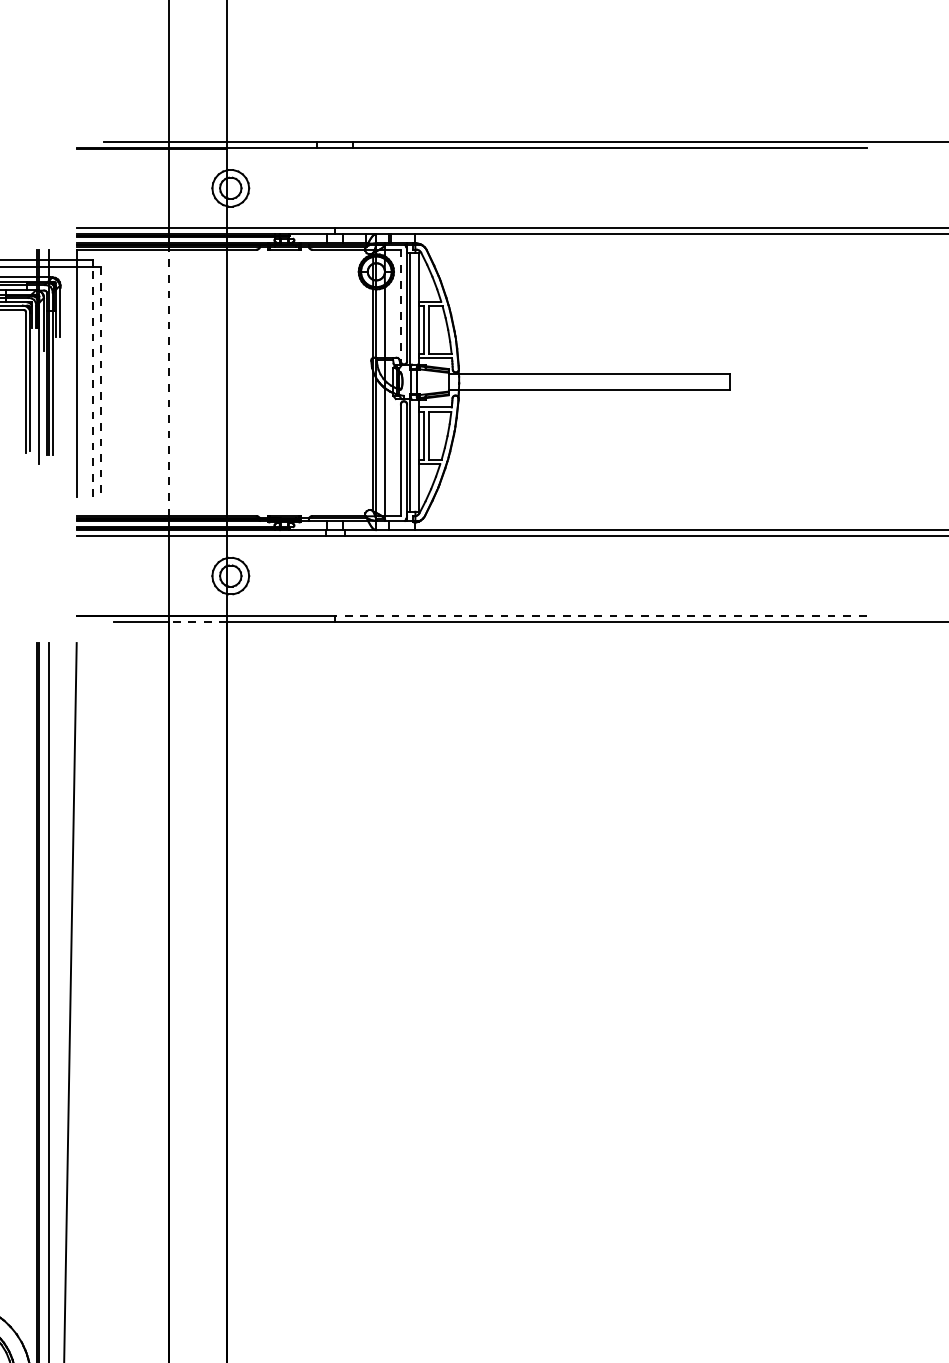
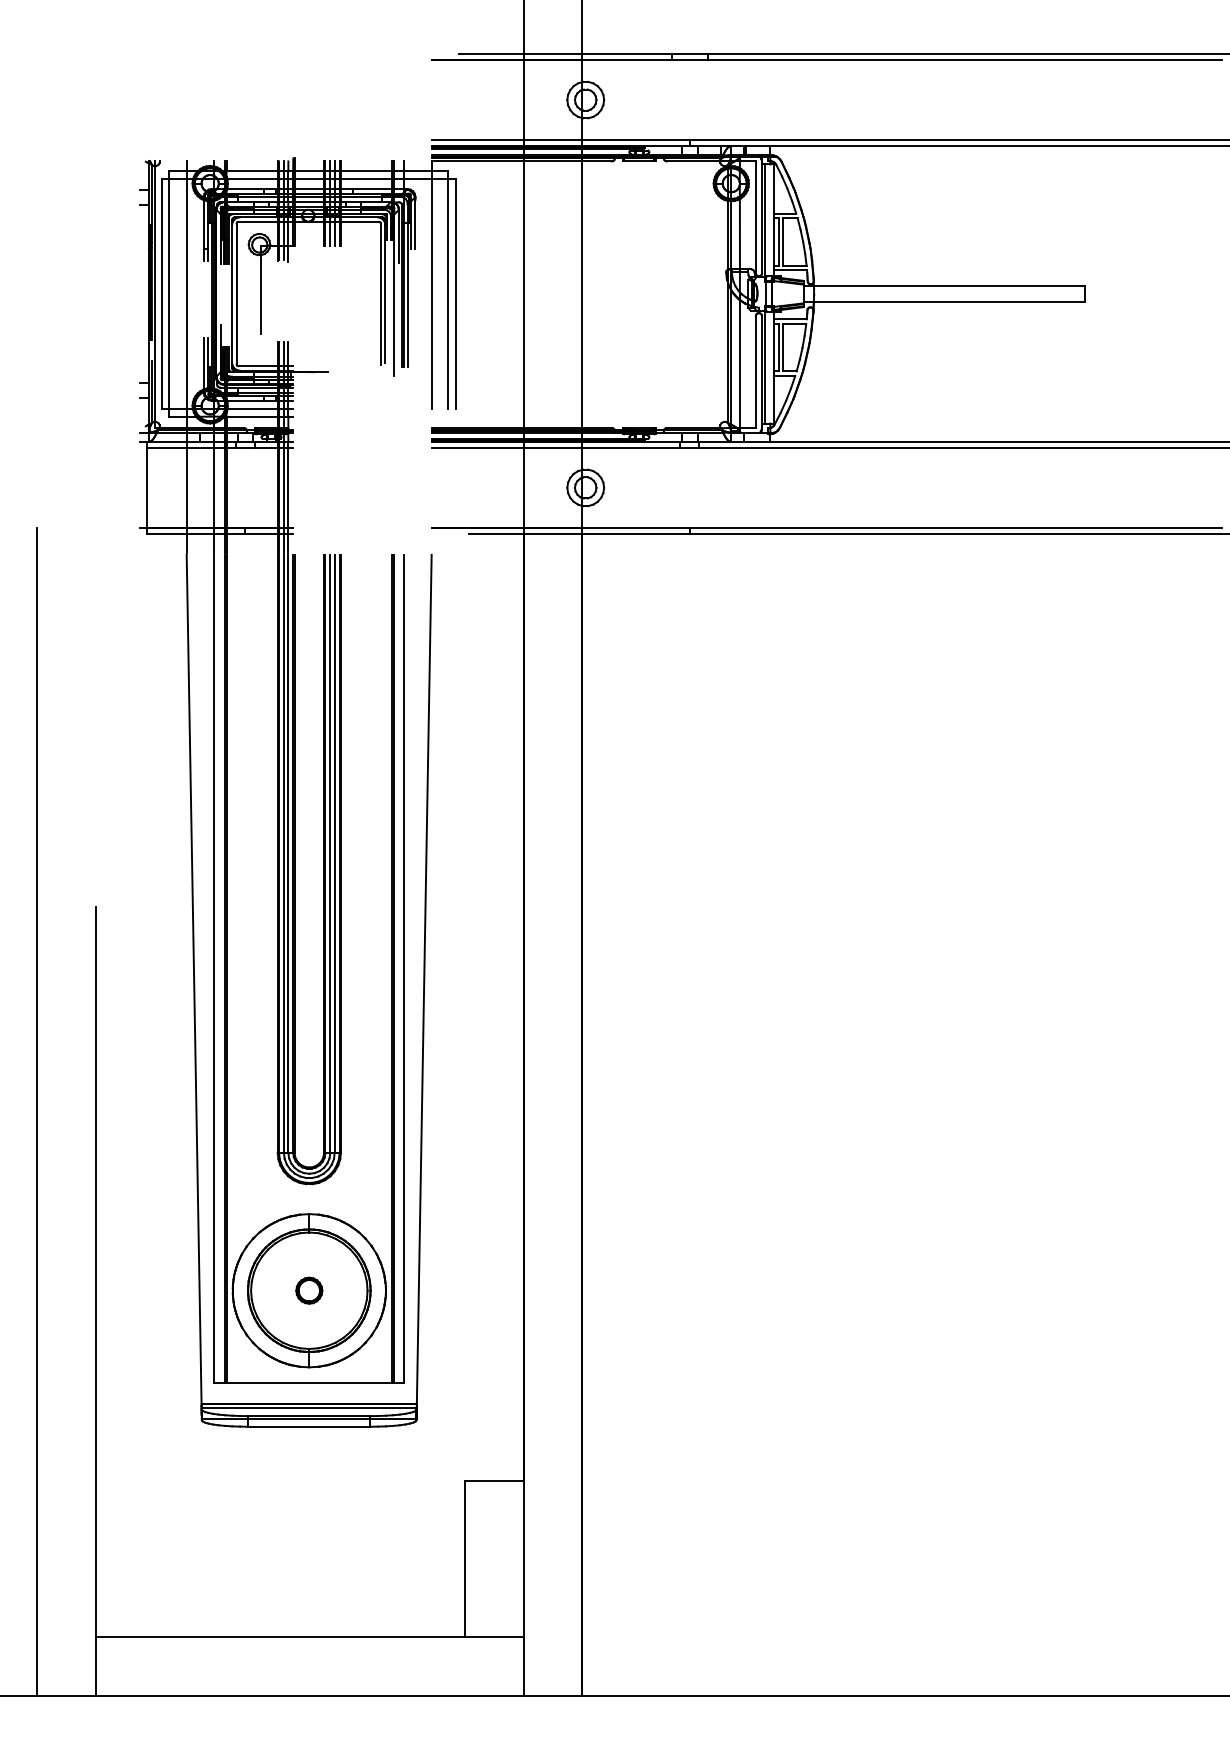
line: (400, 305) -> (755, 217), dashed -> solid
line: (93, 382) -> (448, 294), dashed -> solid
line: (100, 382) -> (455, 294), dashed -> solid
line: (168, 382) -> (523, 294), dashed -> solid
line: (600, 615) -> (955, 527), dashed -> solid
line: (197, 621) -> (552, 533), dashed -> solid

